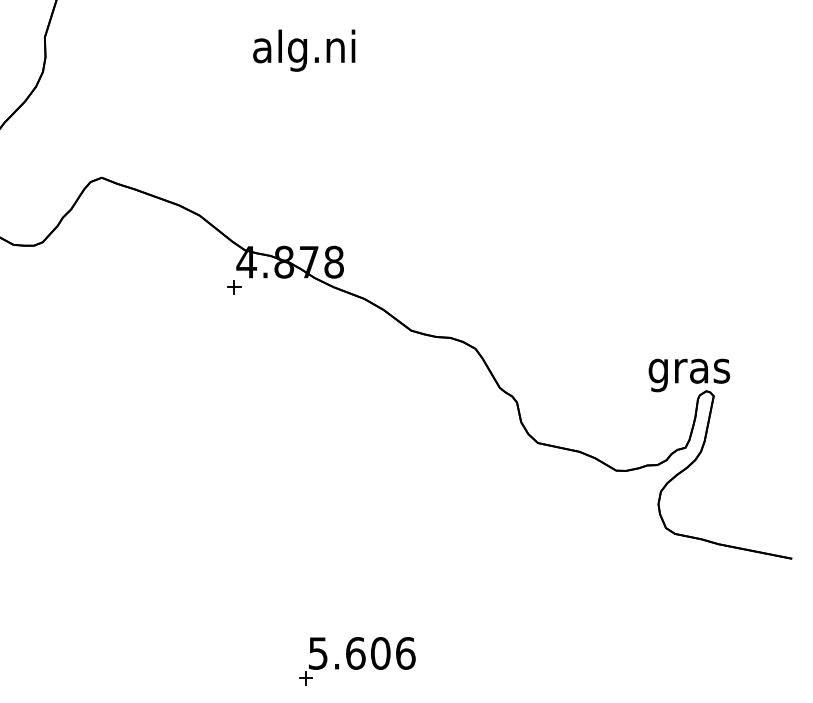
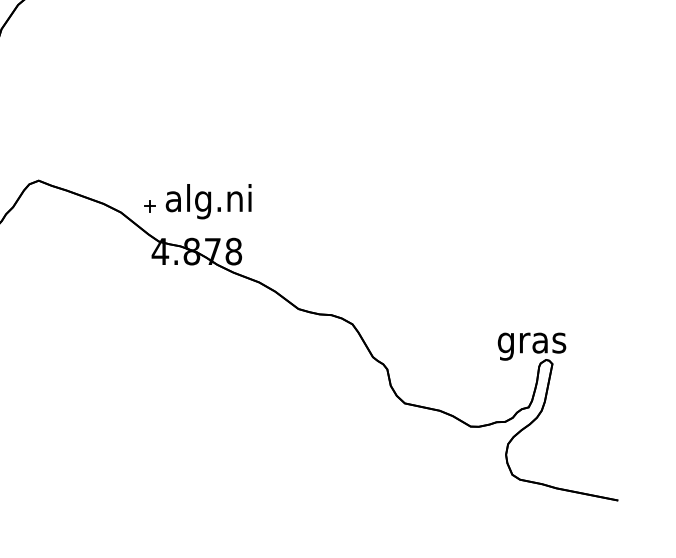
text: (304, 50) -> (208, 201), moved
part: (234, 287) -> (150, 206), moved

